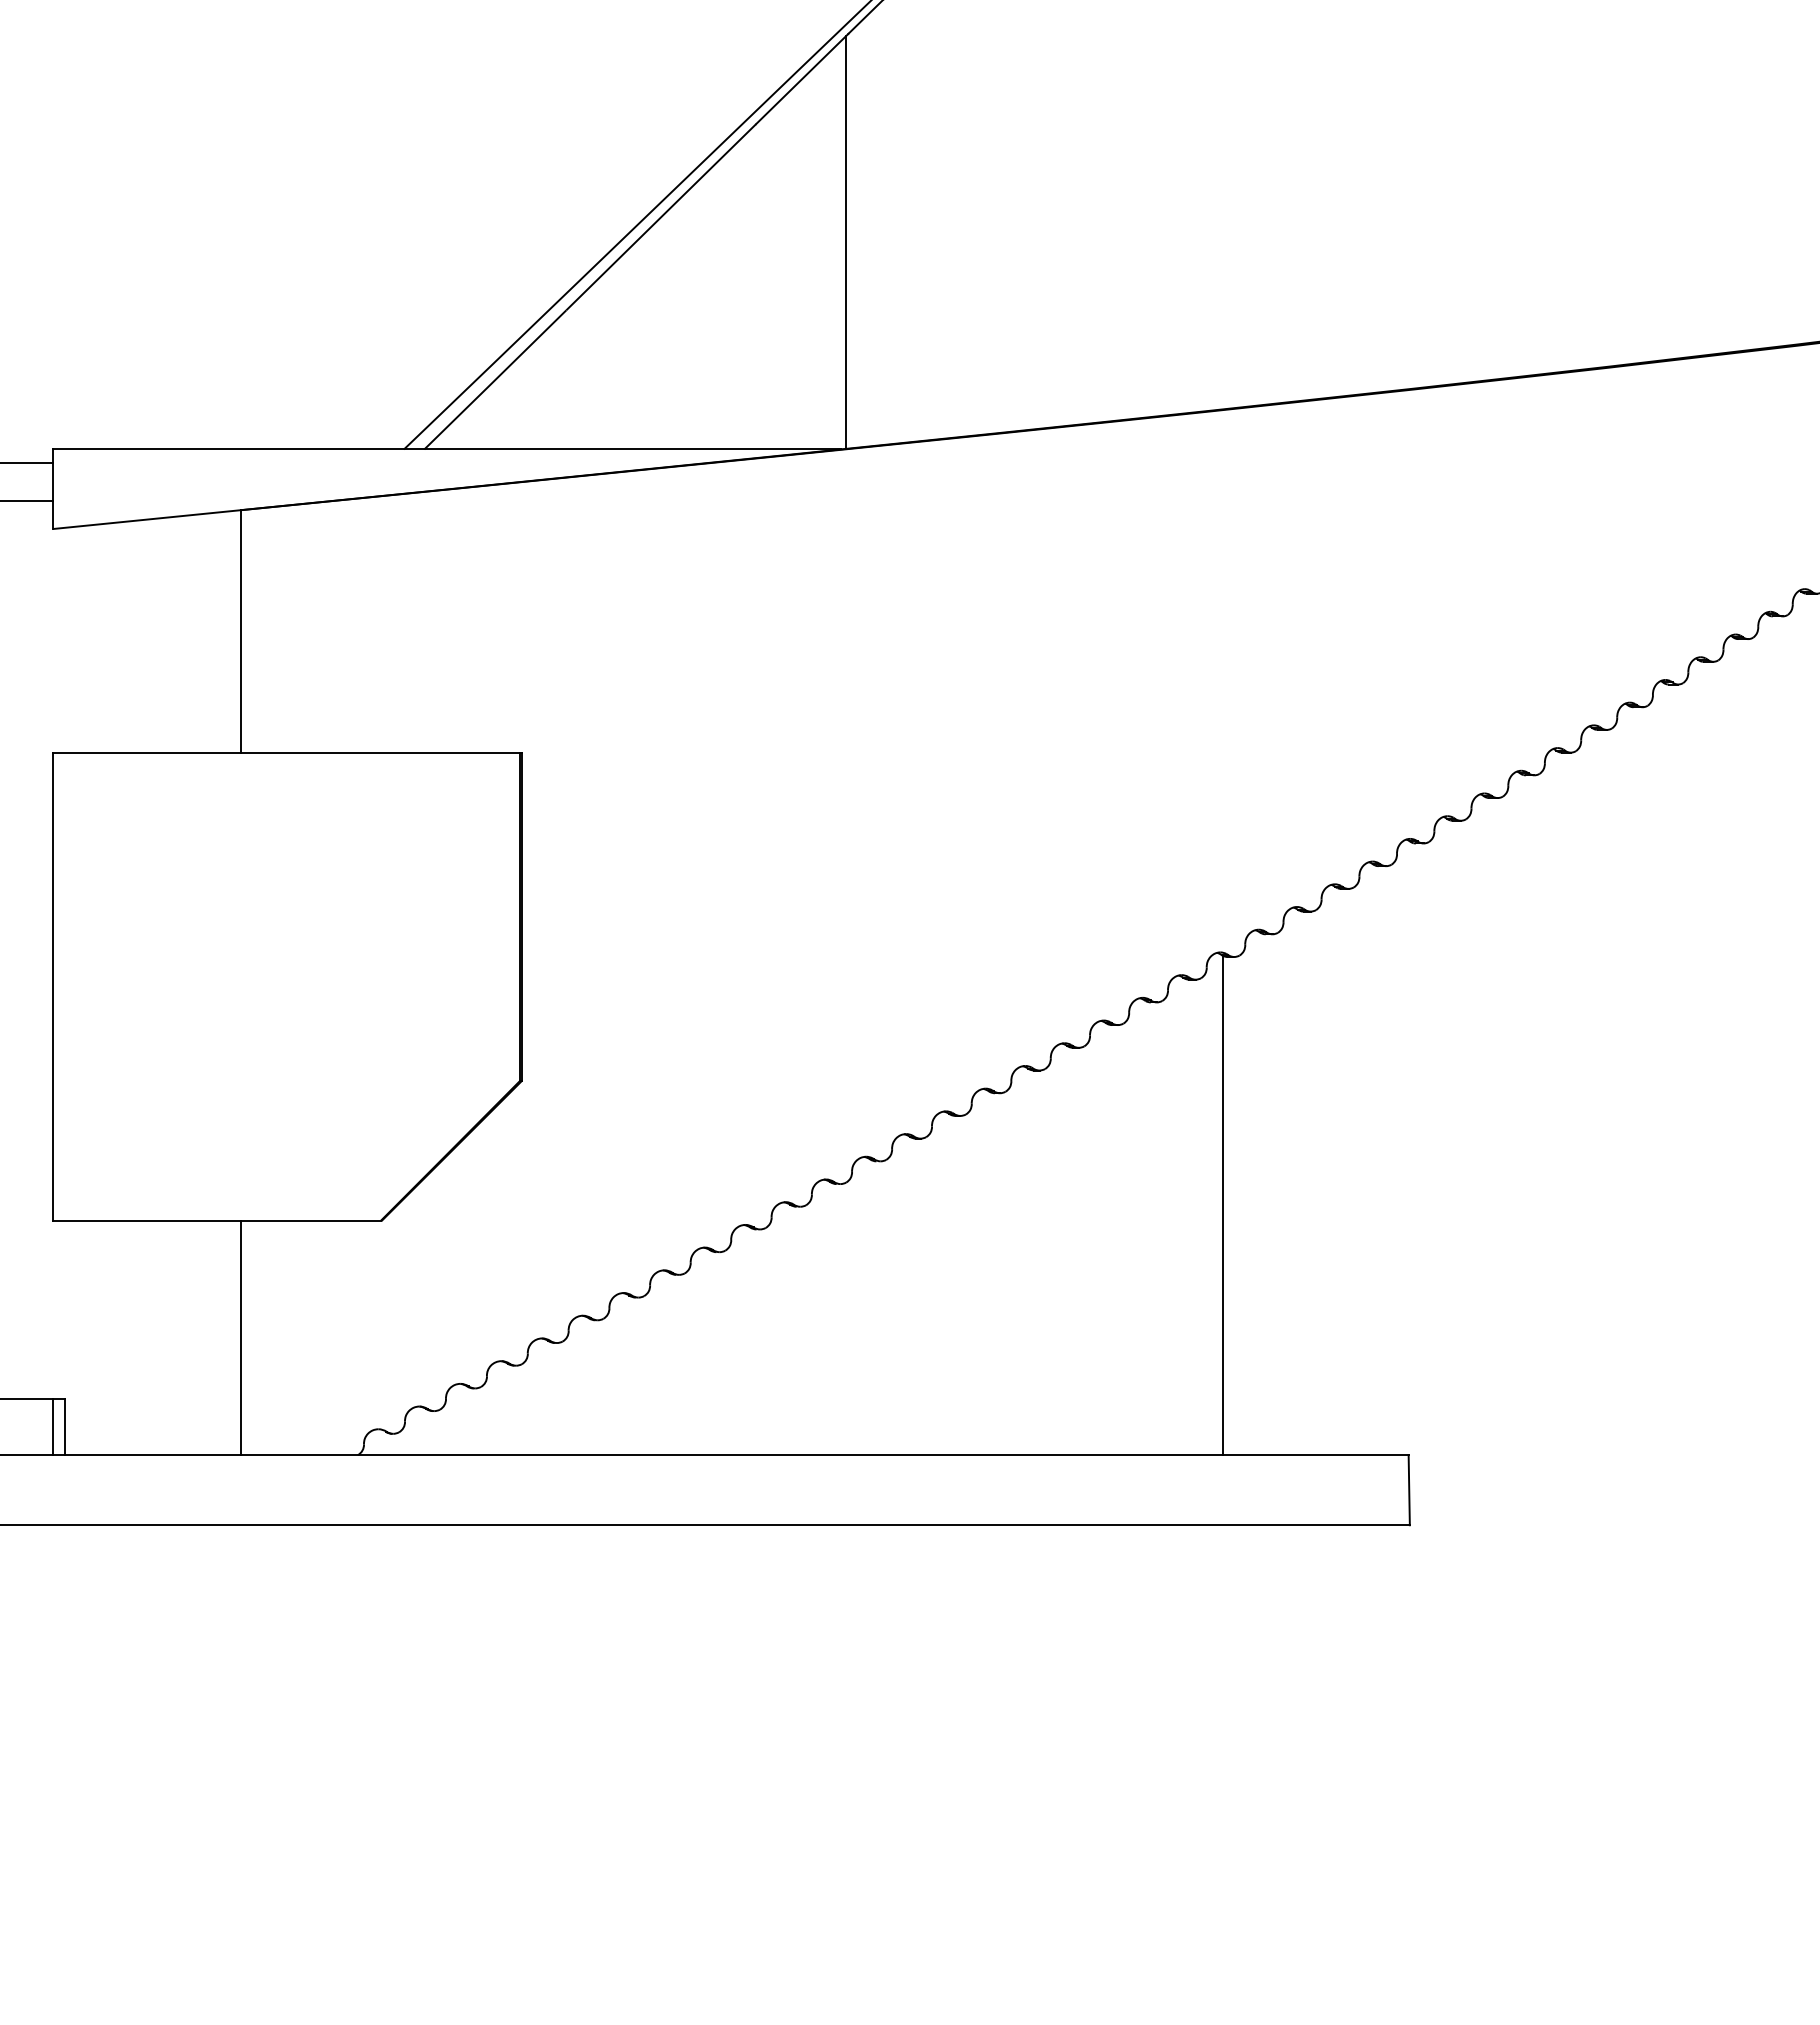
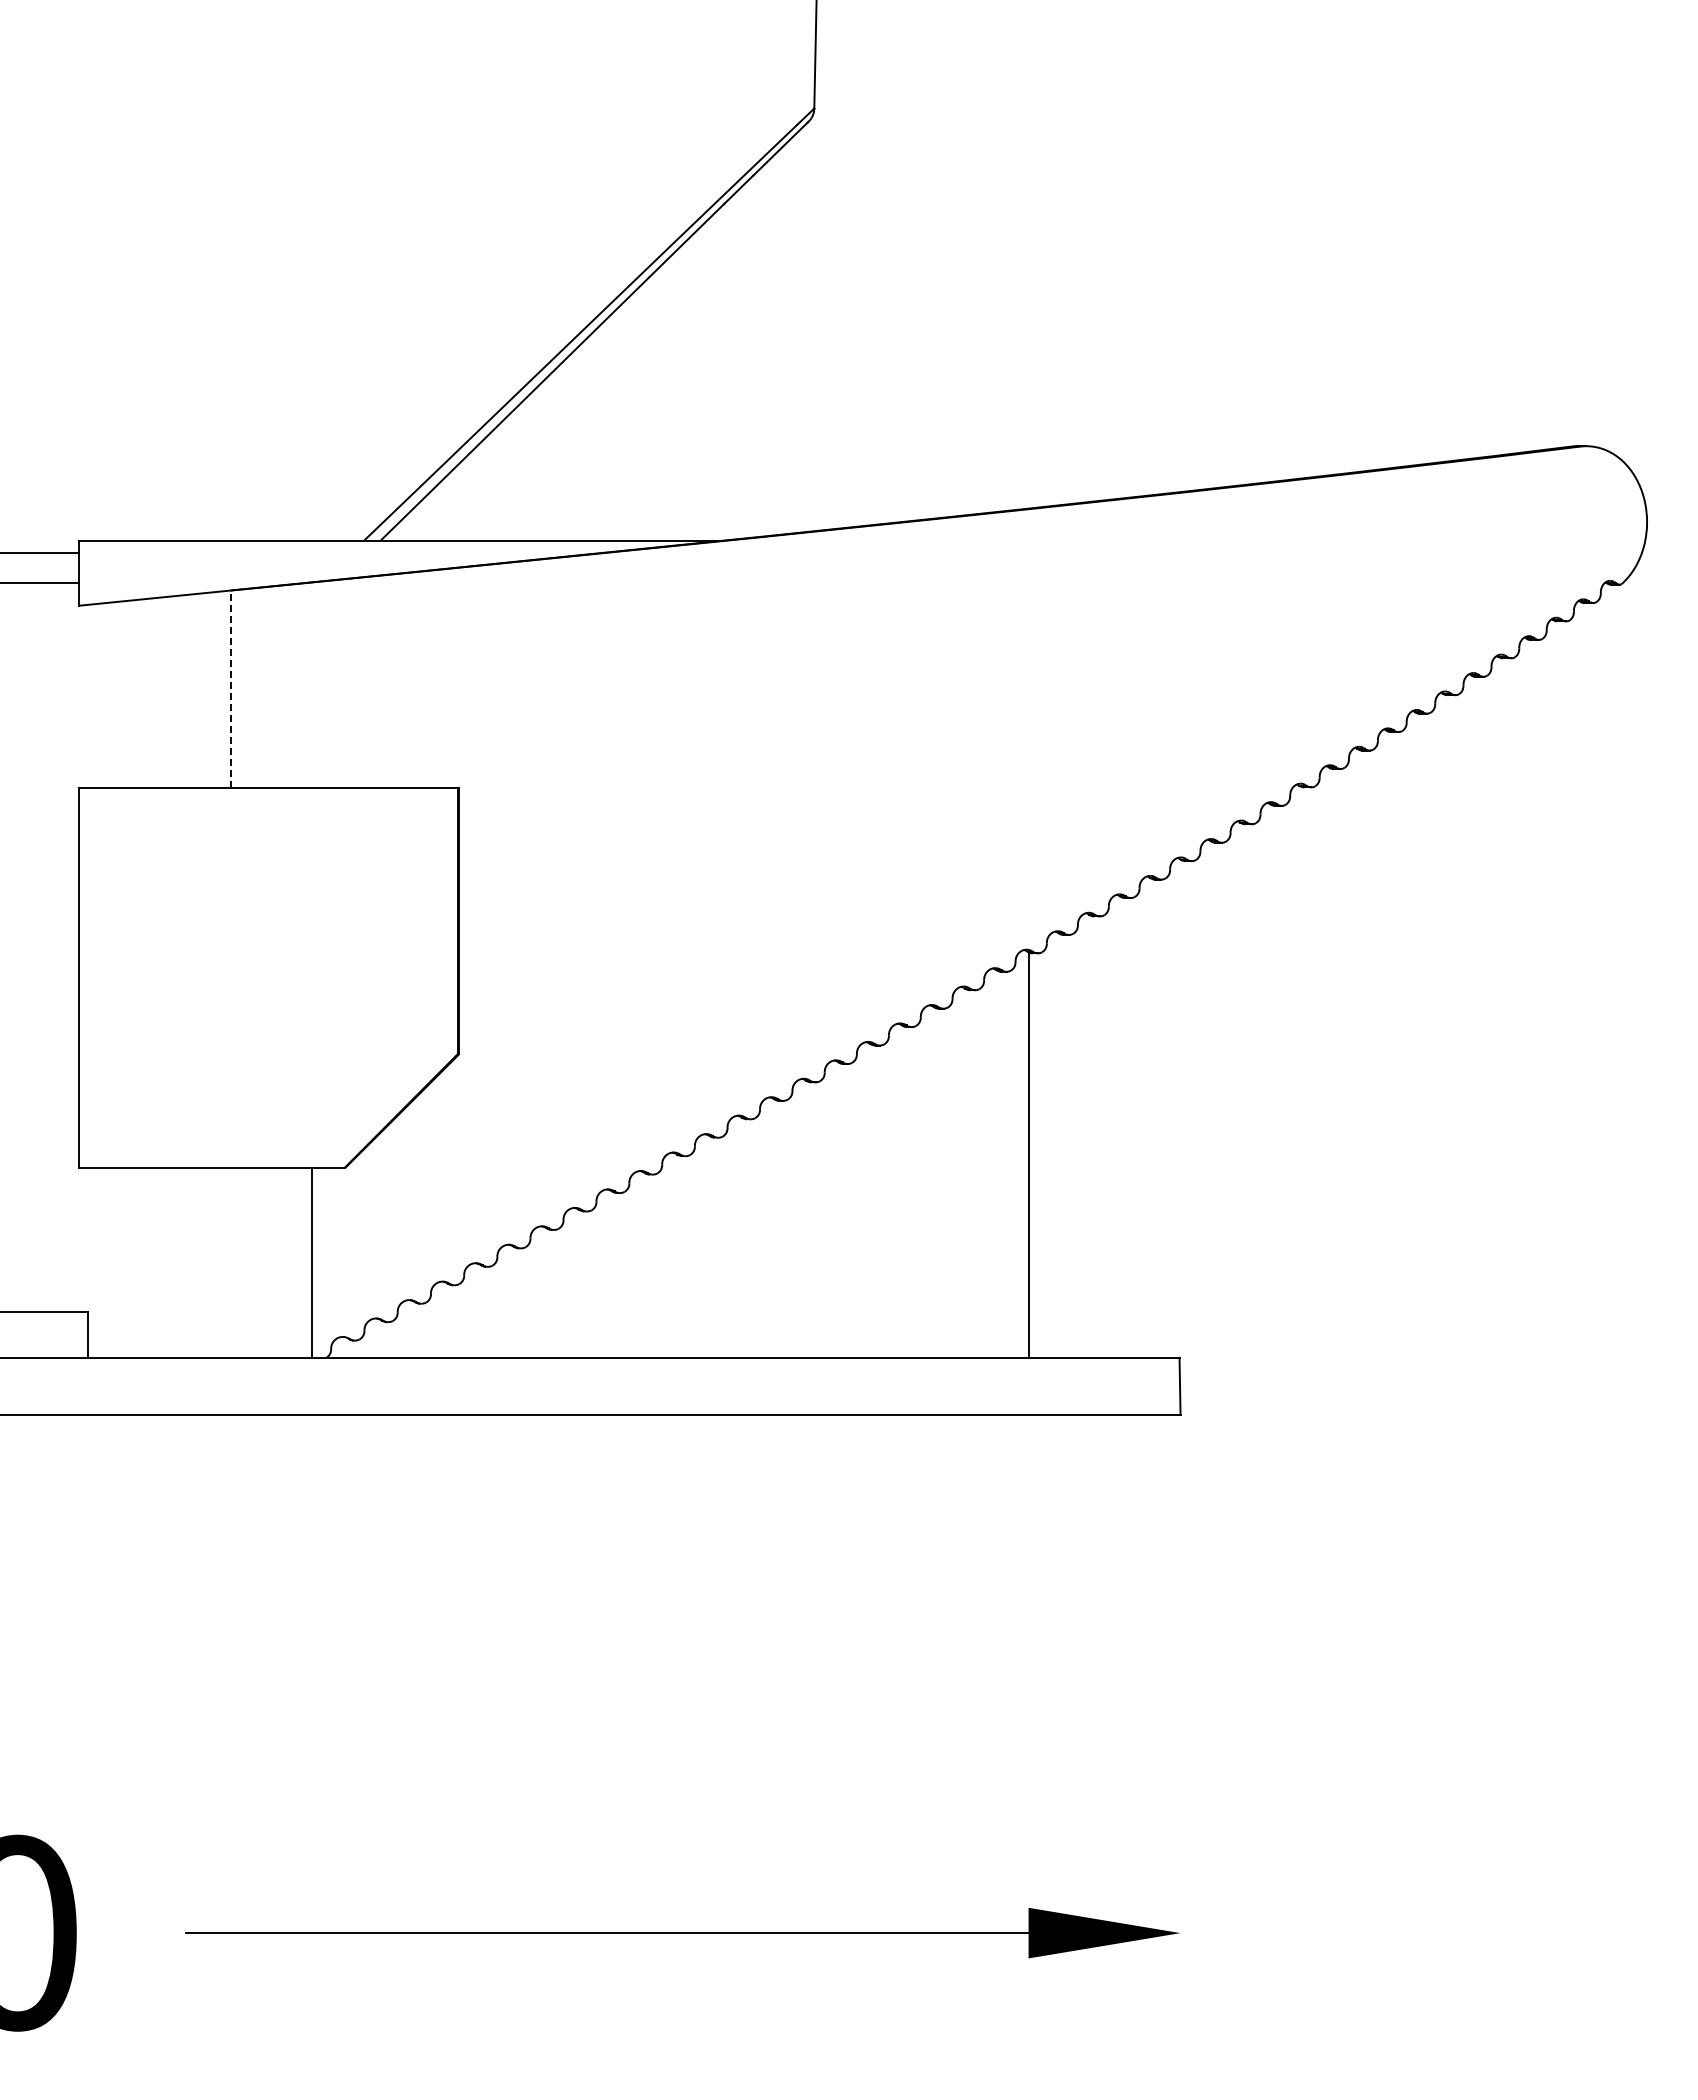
line: (845, 241) -> (722, 372), removed
line: (240, 632) -> (230, 689), solid -> dashed
line: (240, 1337) -> (311, 1262), moved
line: (52, 1426) -> (78, 1334), removed

